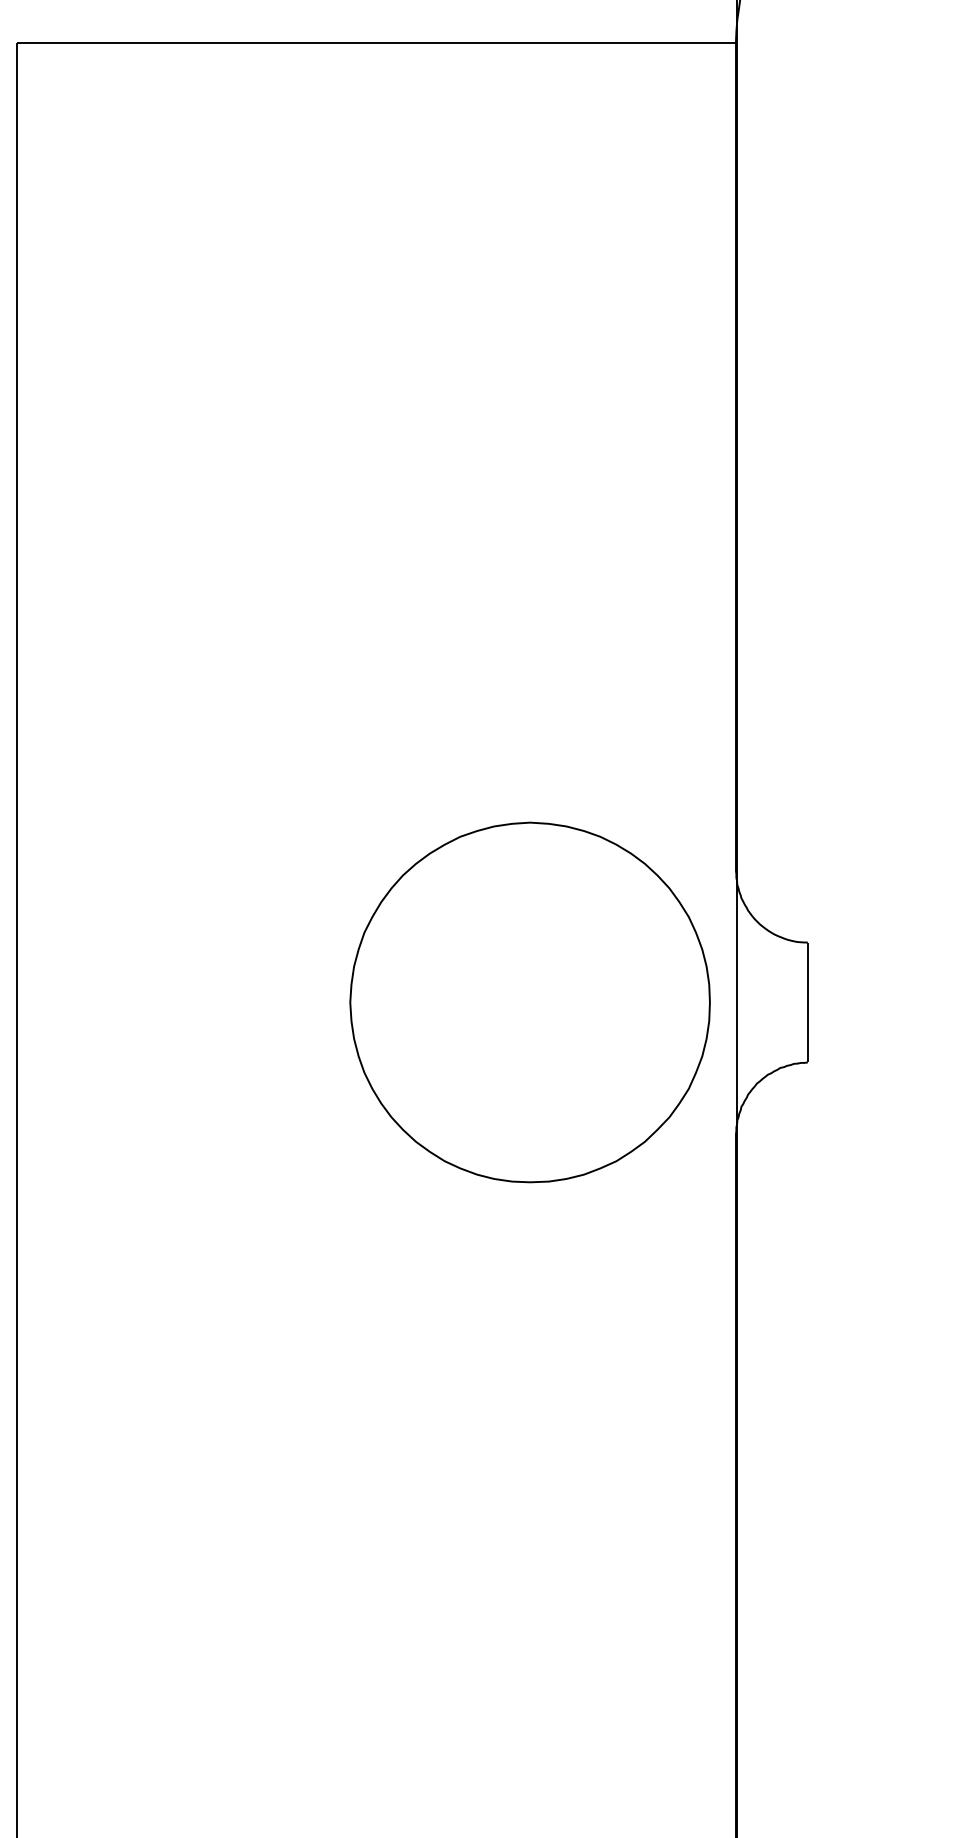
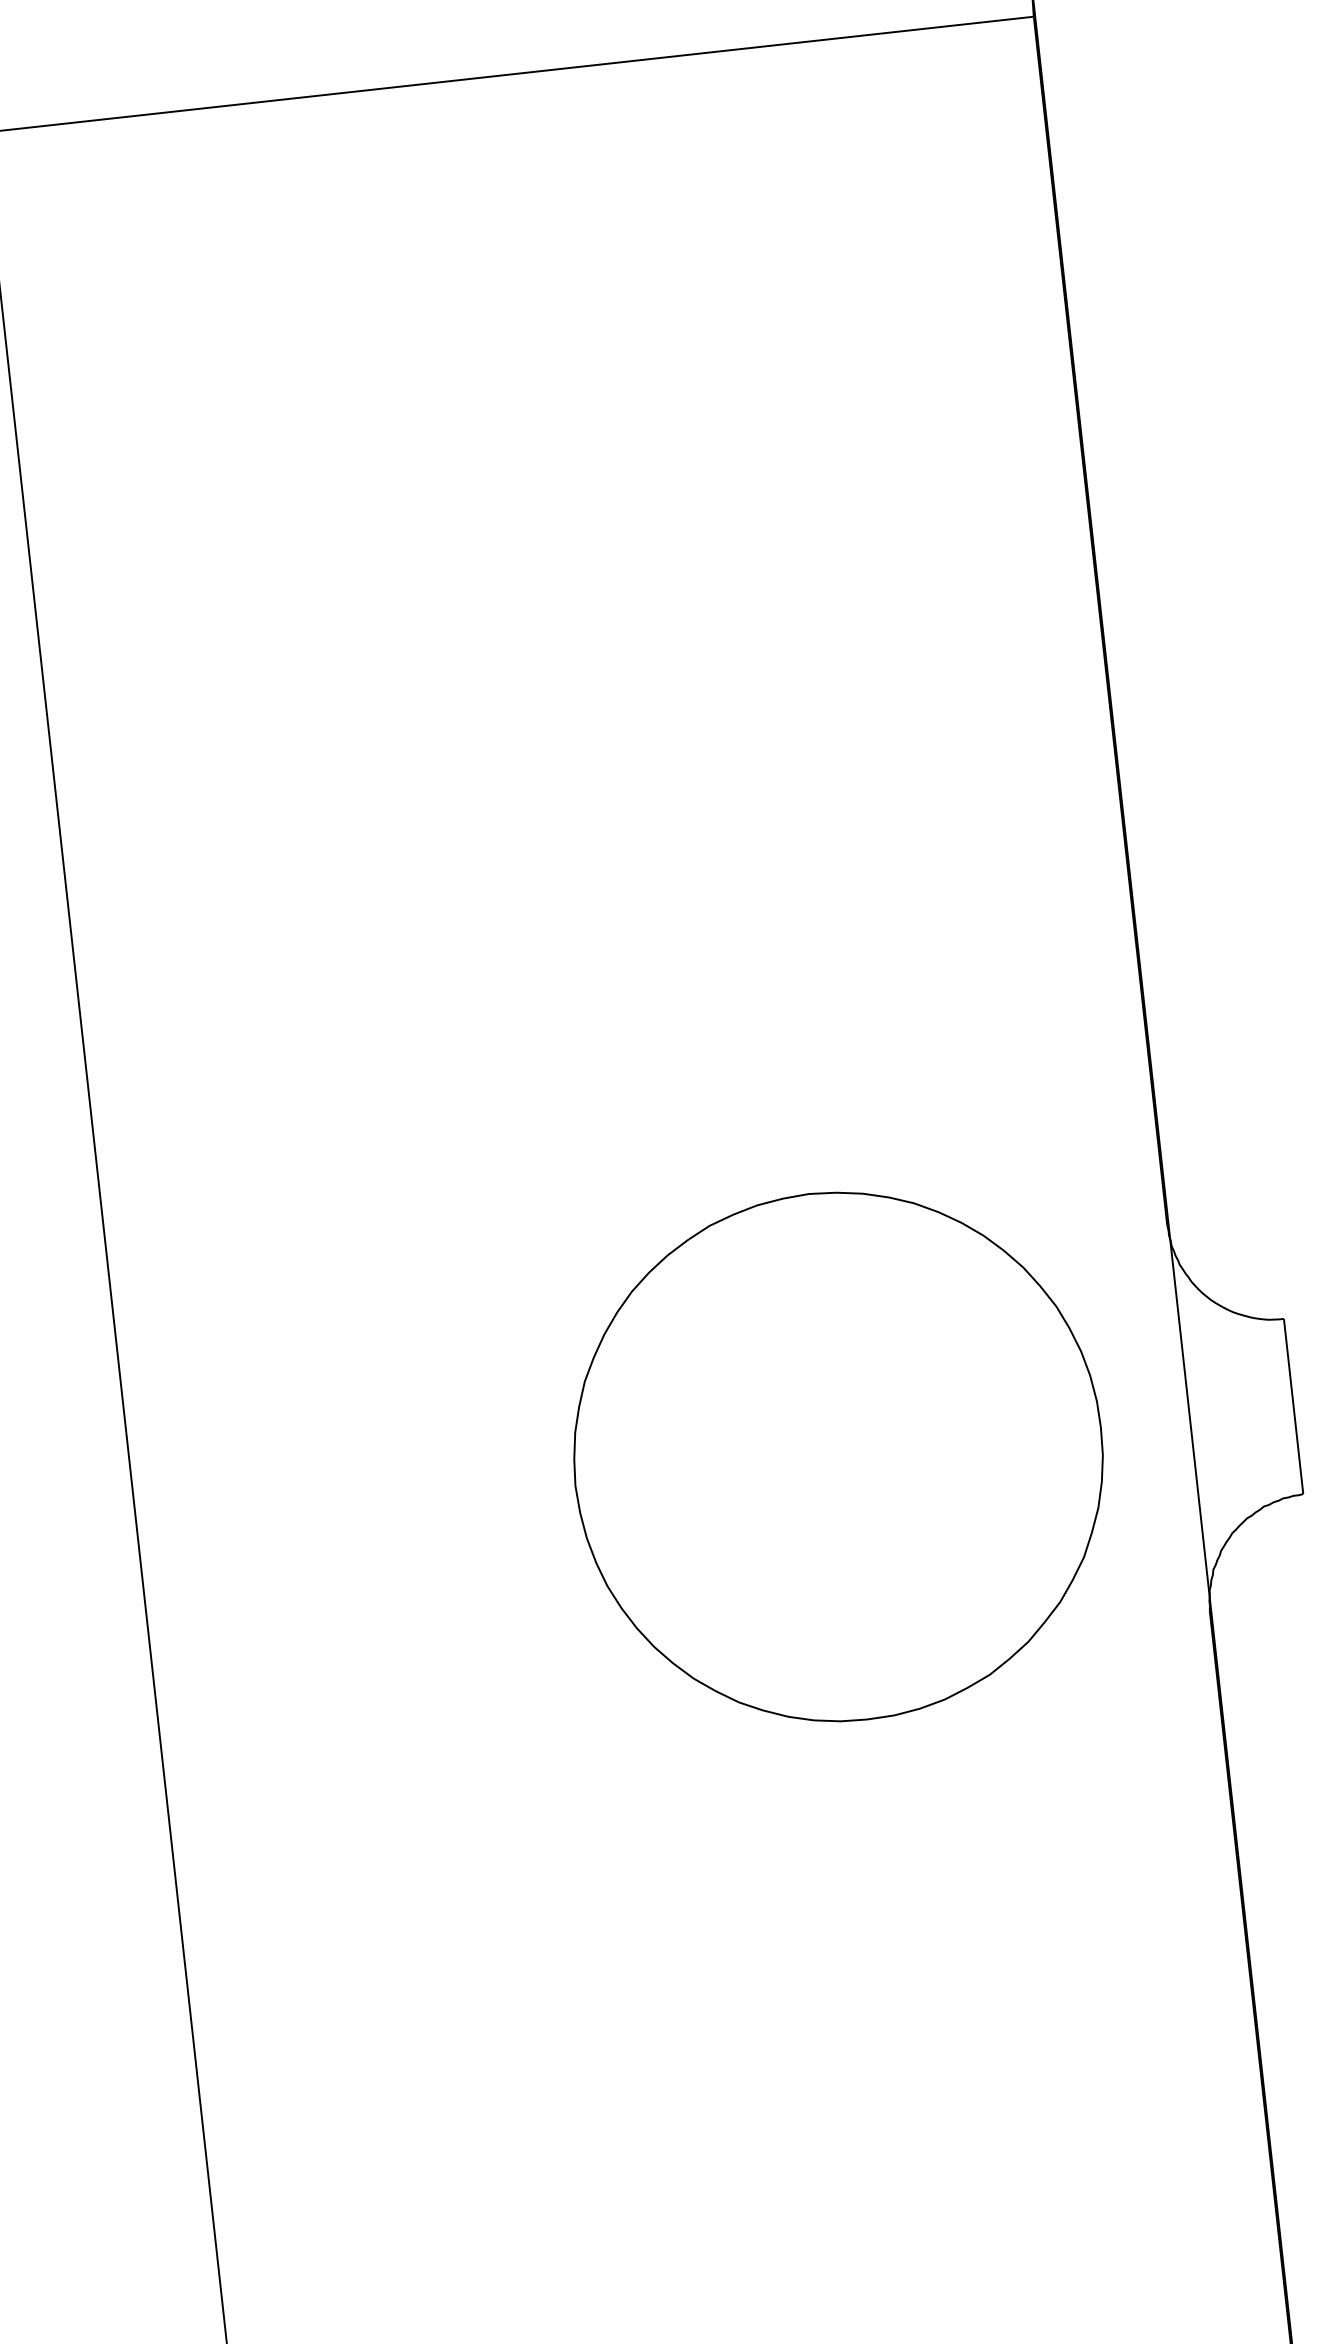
part: (529, 1002) -> (837, 1456), moved

